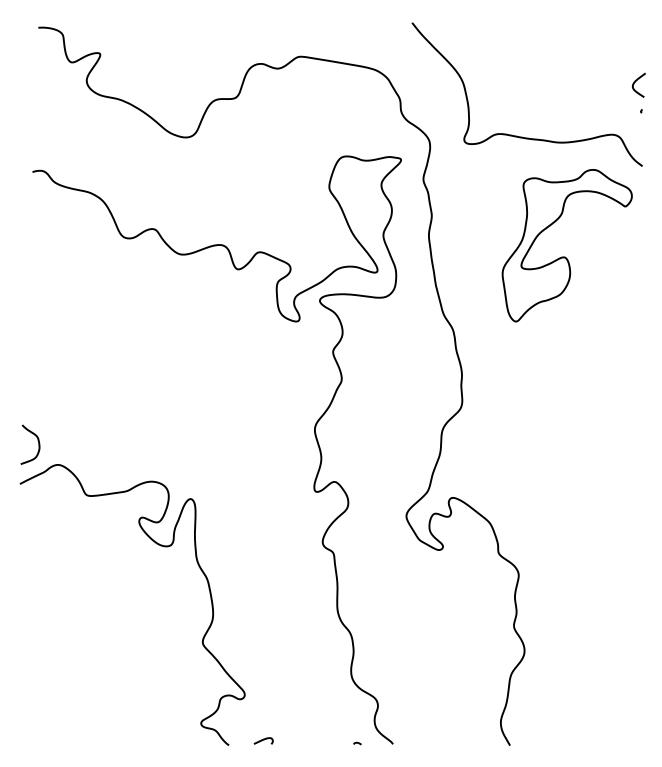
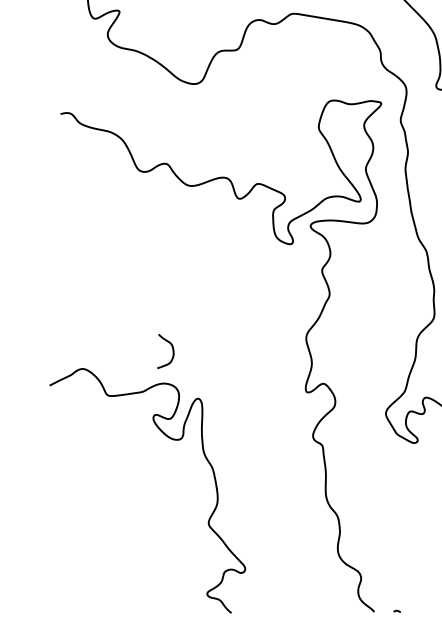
curve: (38, 444) -> (172, 351), moved
curve: (263, 740) -> (261, 608), removed
curve: (357, 743) -> (397, 611), moved

